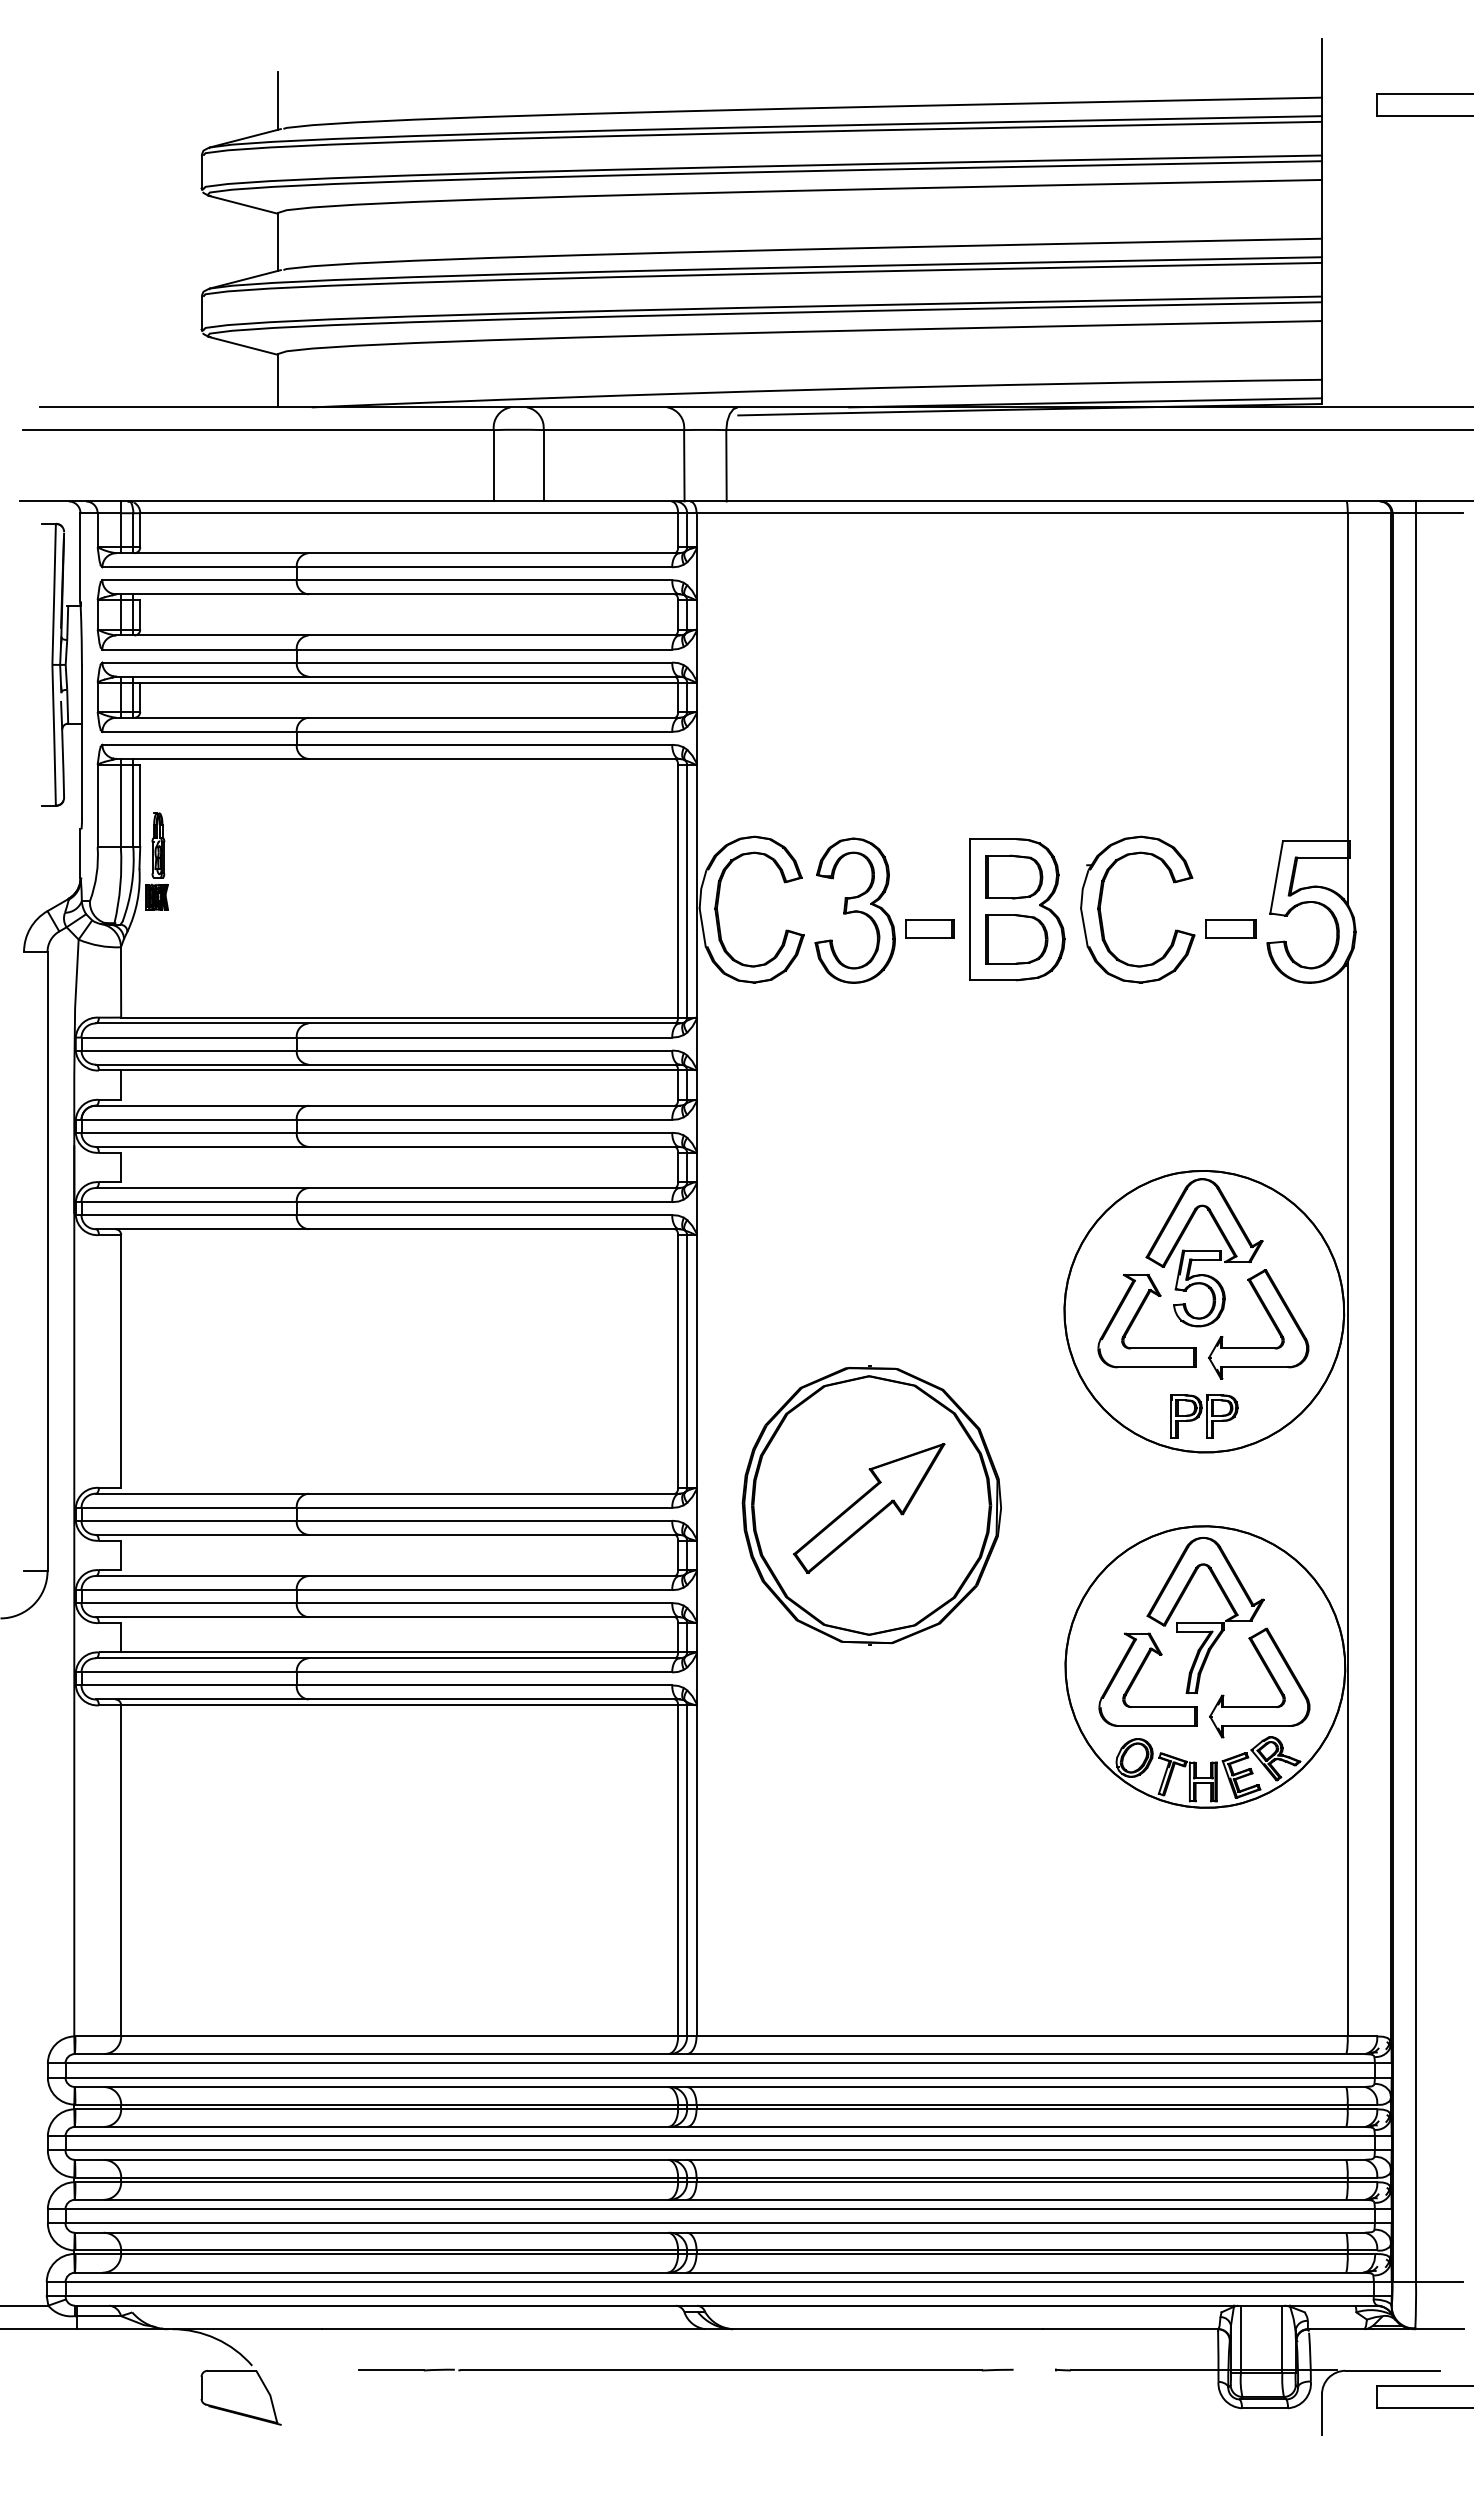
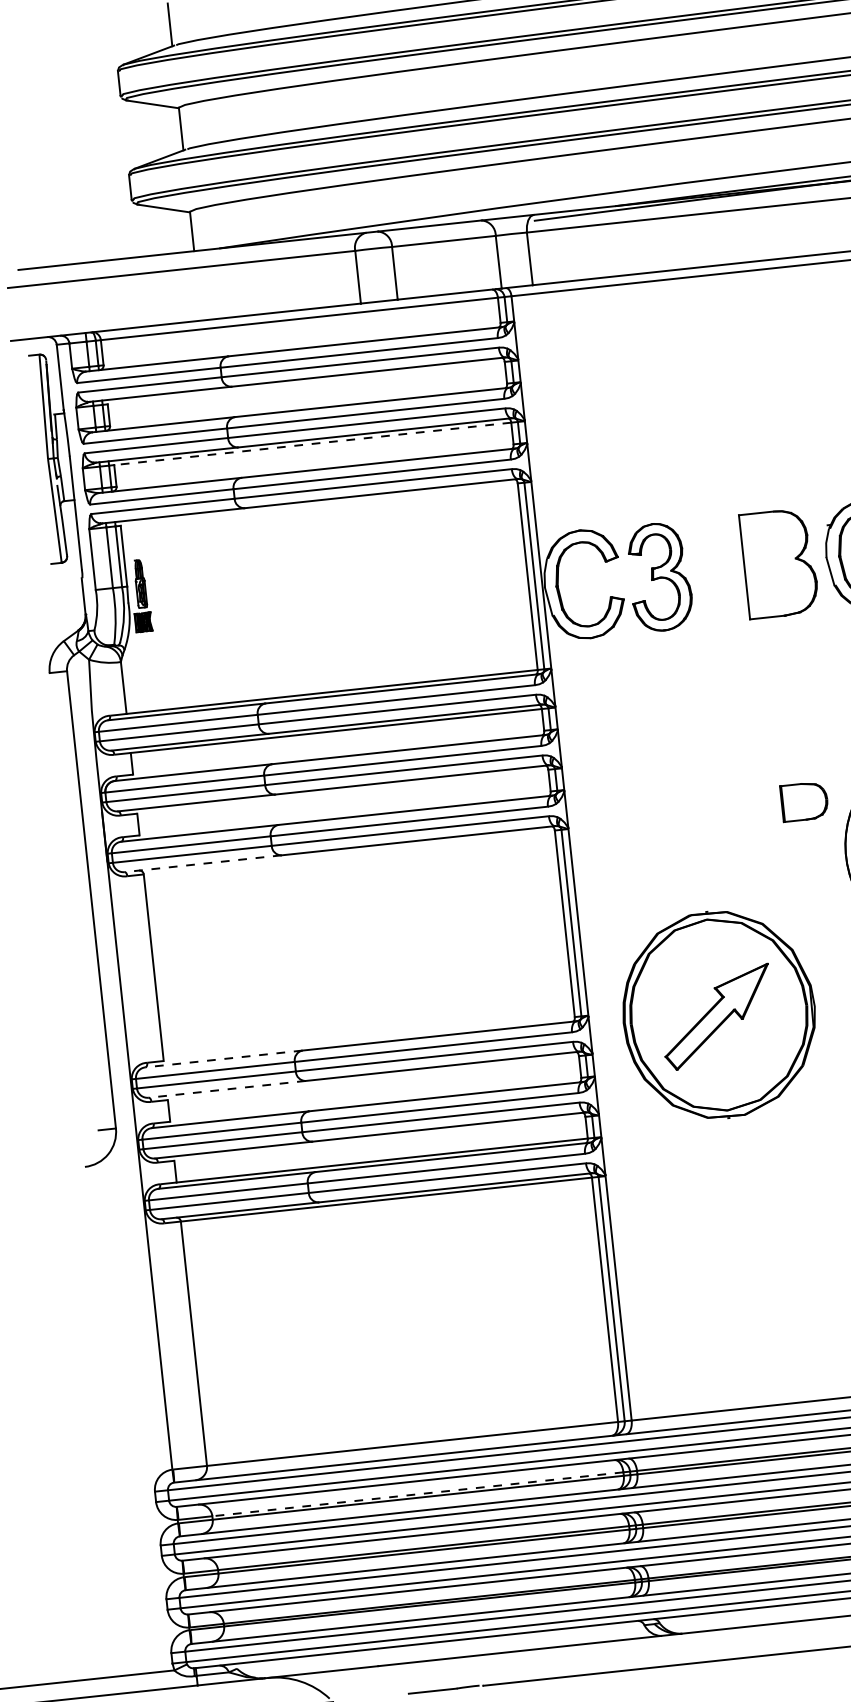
line: (409, 682) -> (312, 443), solid -> dashed
part: (1014, 876) -> (774, 539), removed
part: (929, 928) -> (716, 584), removed
part: (1016, 939) -> (804, 801), moved
line: (201, 1229) -> (202, 864), solid -> dashed
line: (201, 1493) -> (223, 1058), solid -> dashed
line: (201, 1534) -> (226, 1089), solid -> dashed
line: (399, 2104) -> (417, 1494), solid -> dashed

